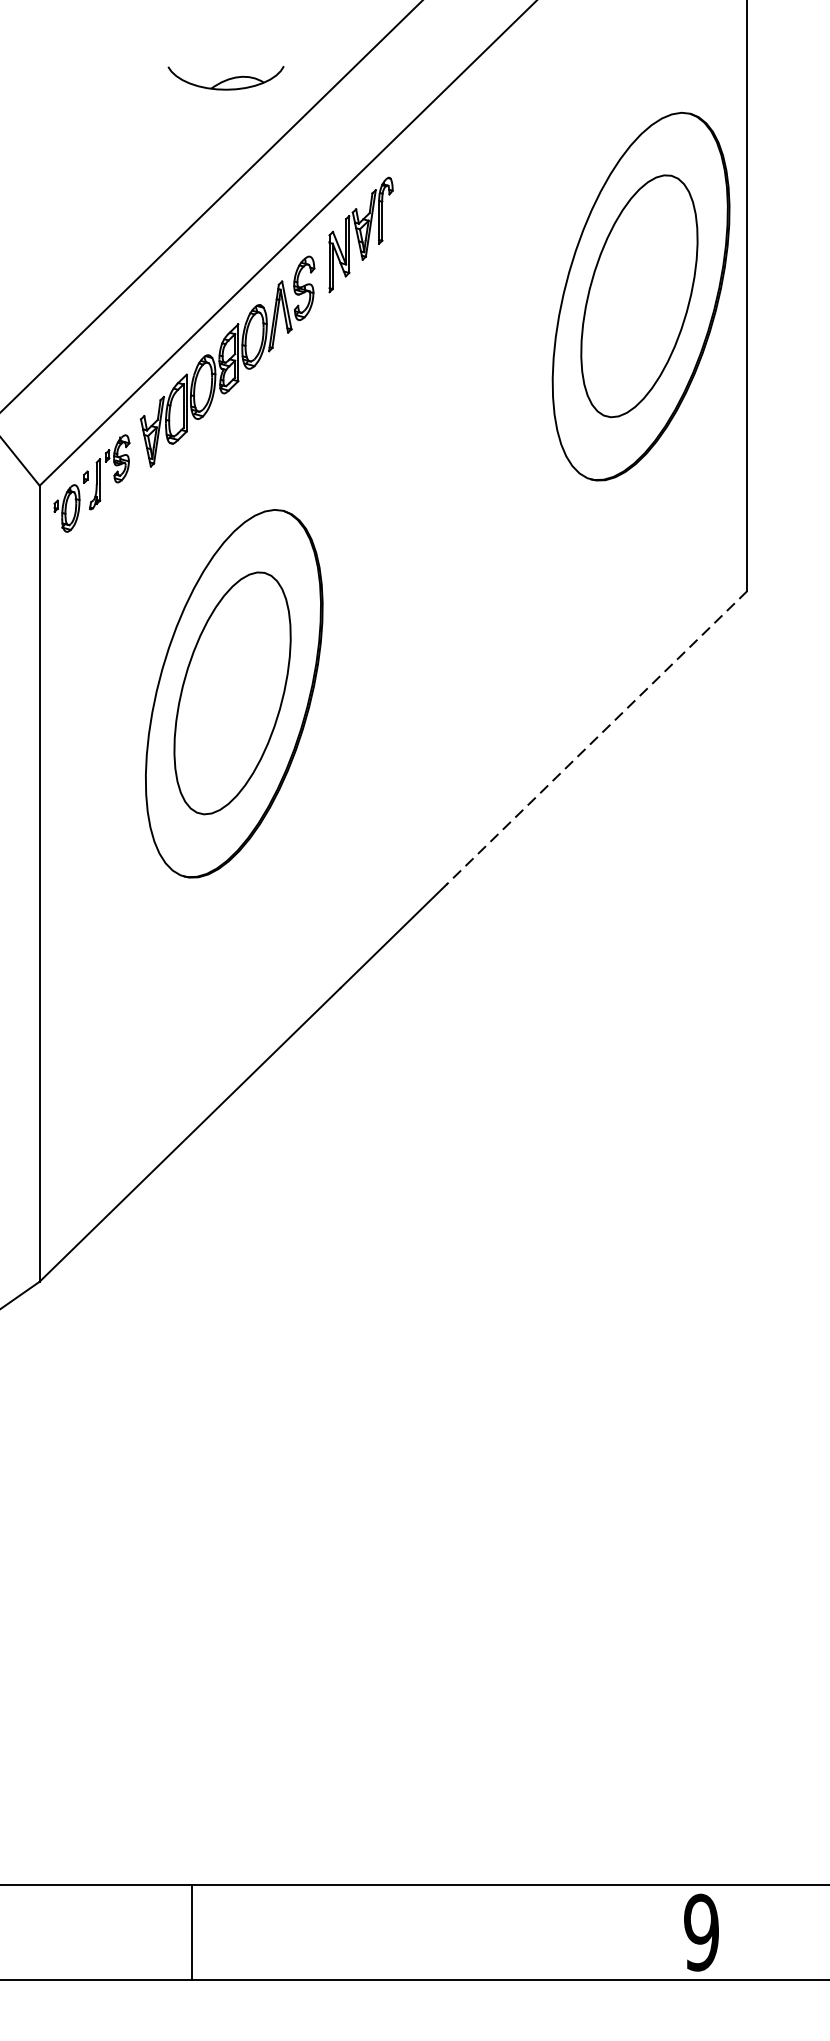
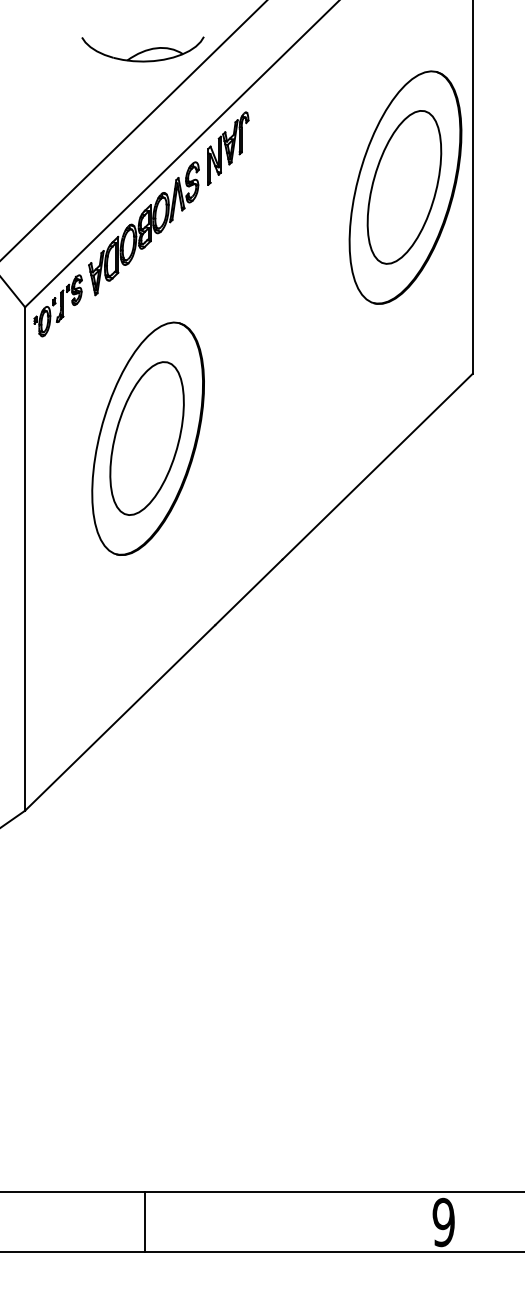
part: (225, 78) -> (142, 49), size x1.67
line: (596, 737) -> (377, 466), dashed -> solid
line: (192, 1932) -> (144, 1222), moved

